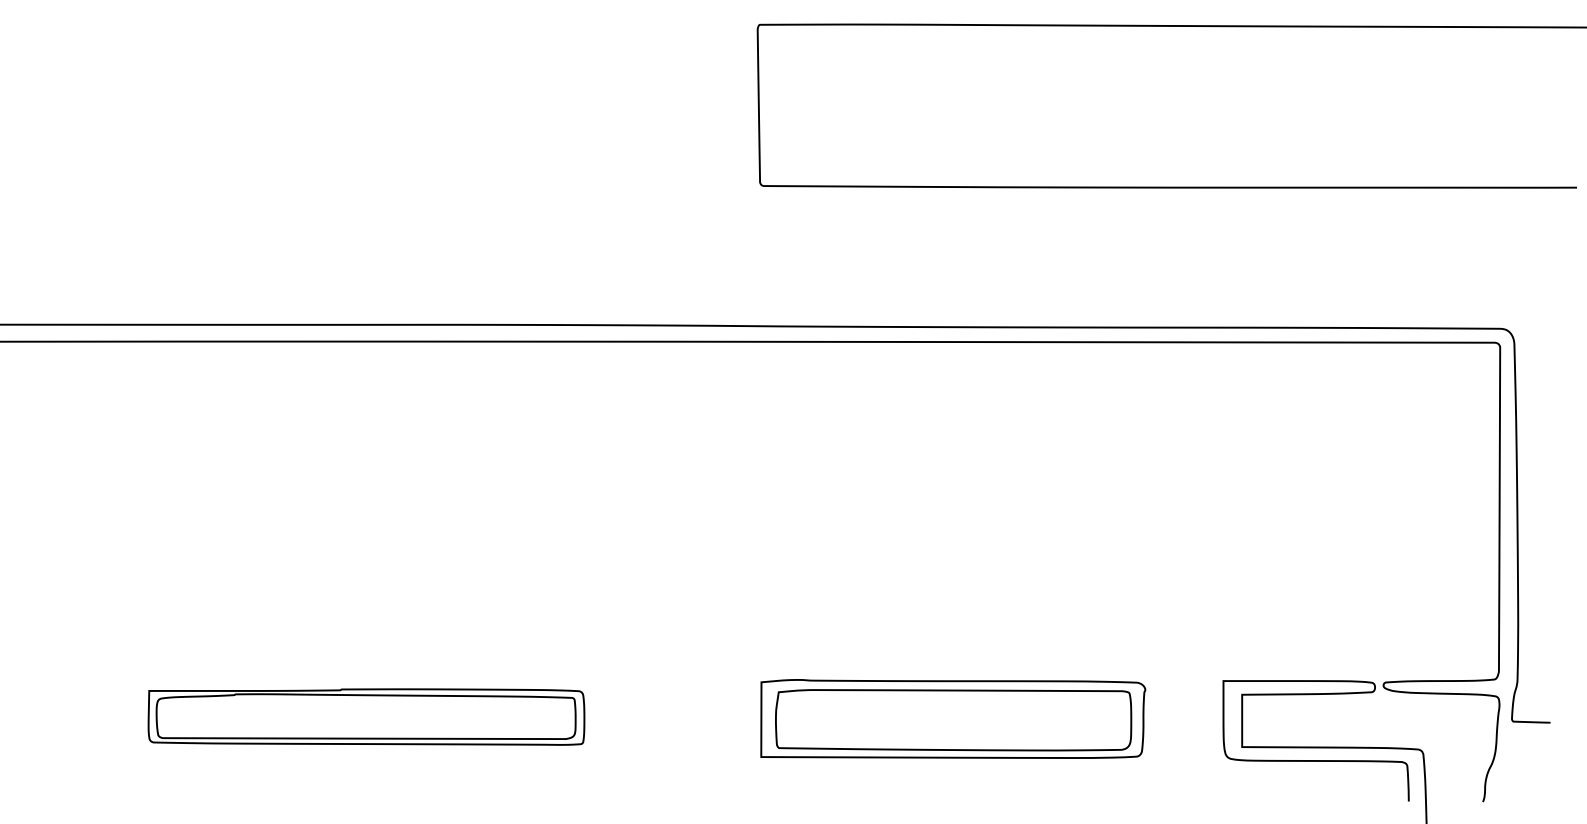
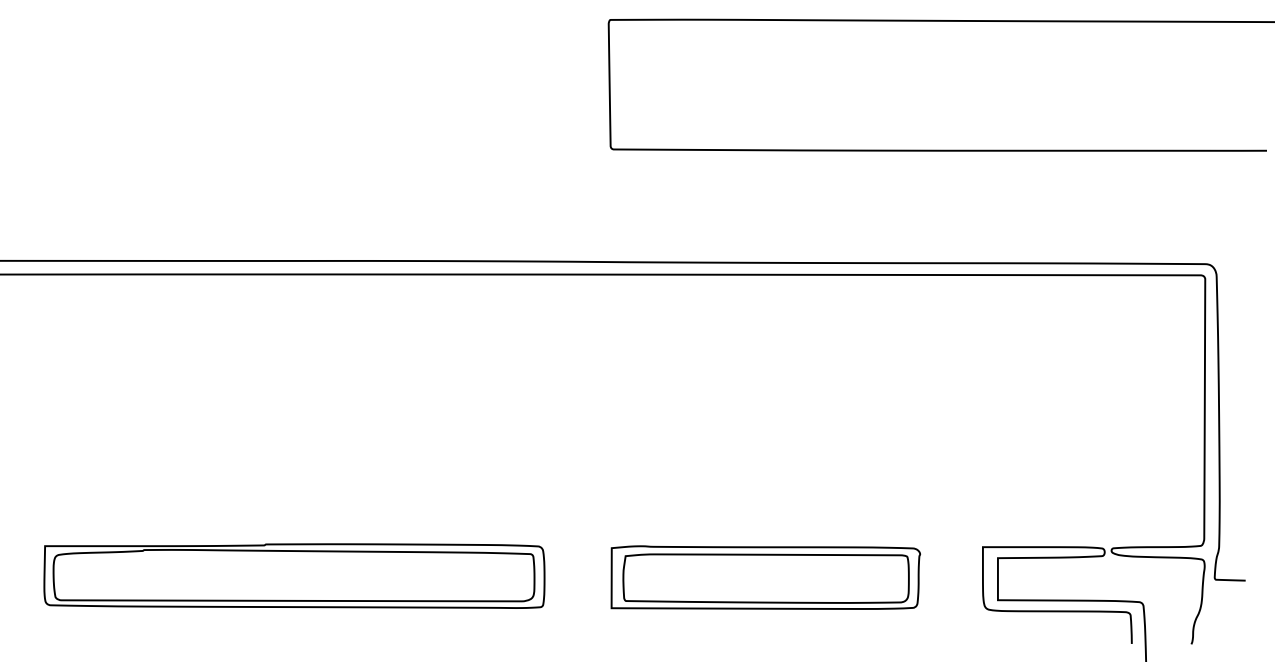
part: (366, 716) -> (294, 575), size x1.43

